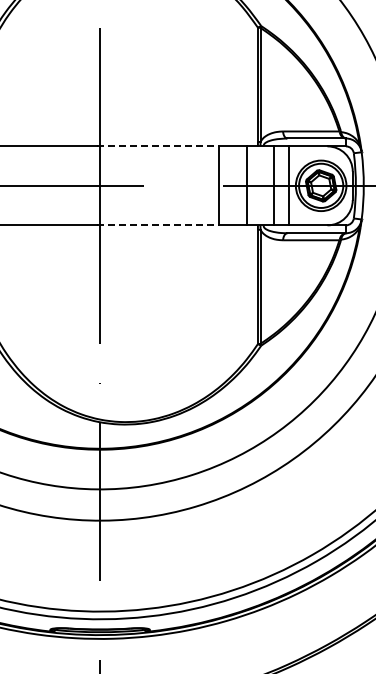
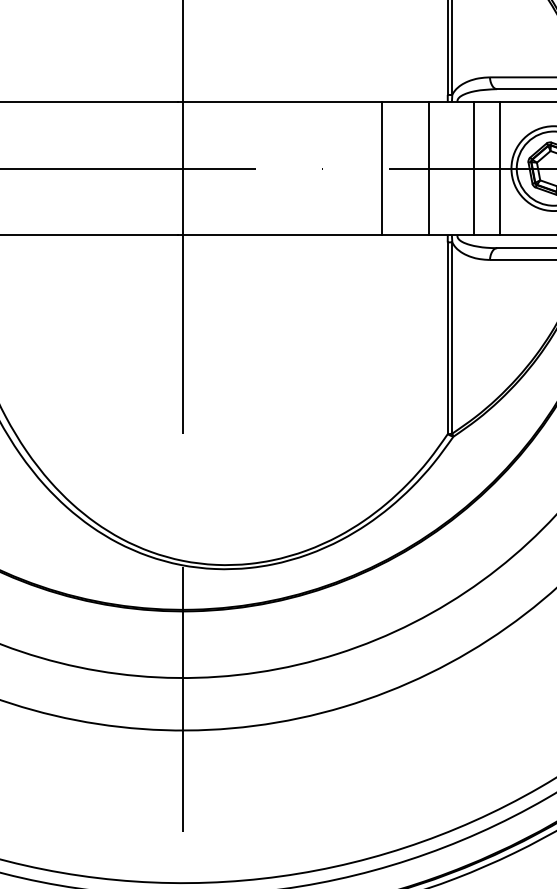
line: (157, 146) -> (279, 102), dashed -> solid
line: (157, 225) -> (279, 235), dashed -> solid

